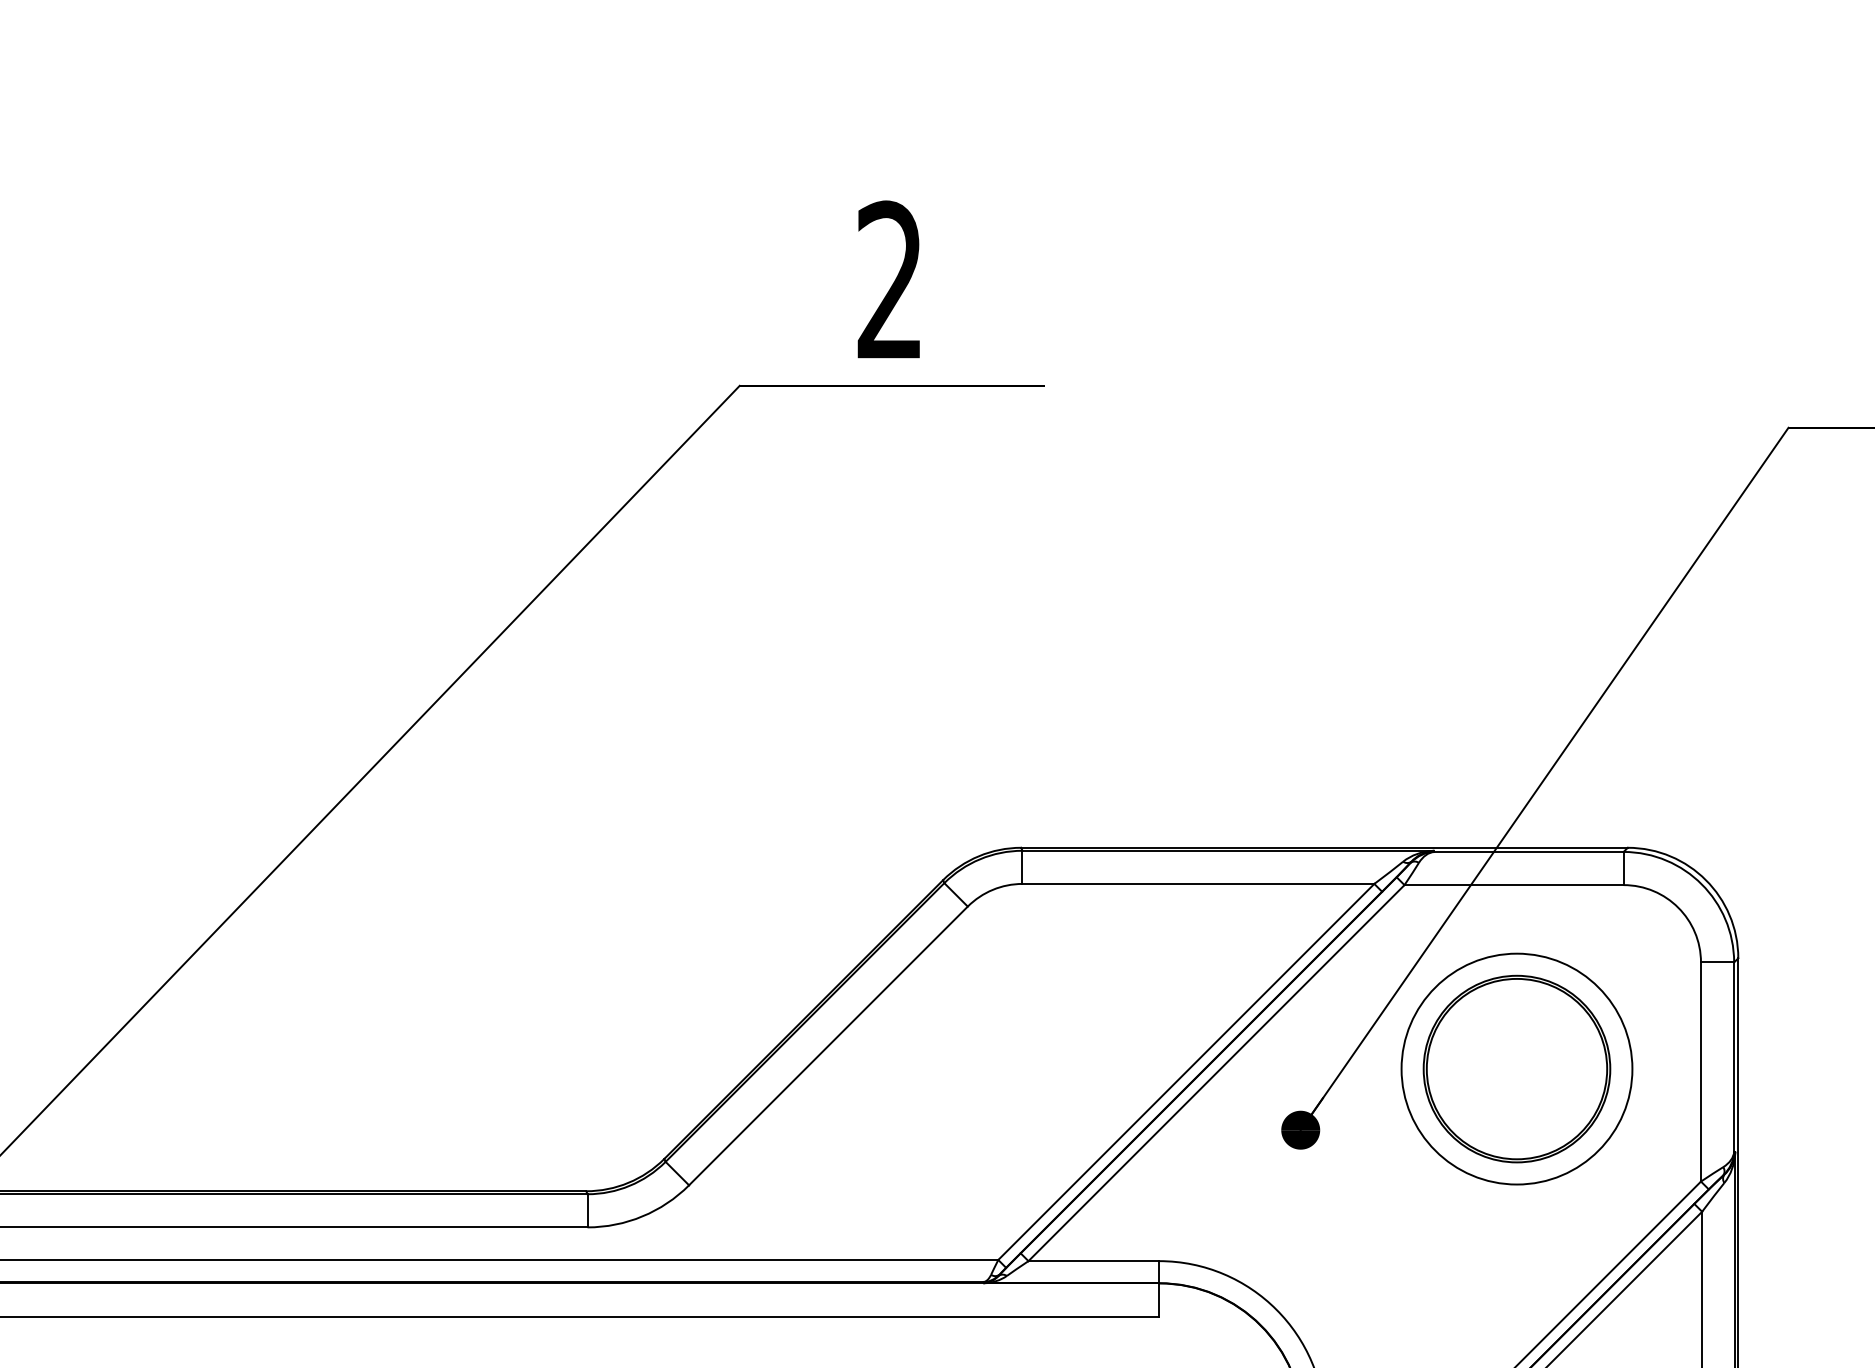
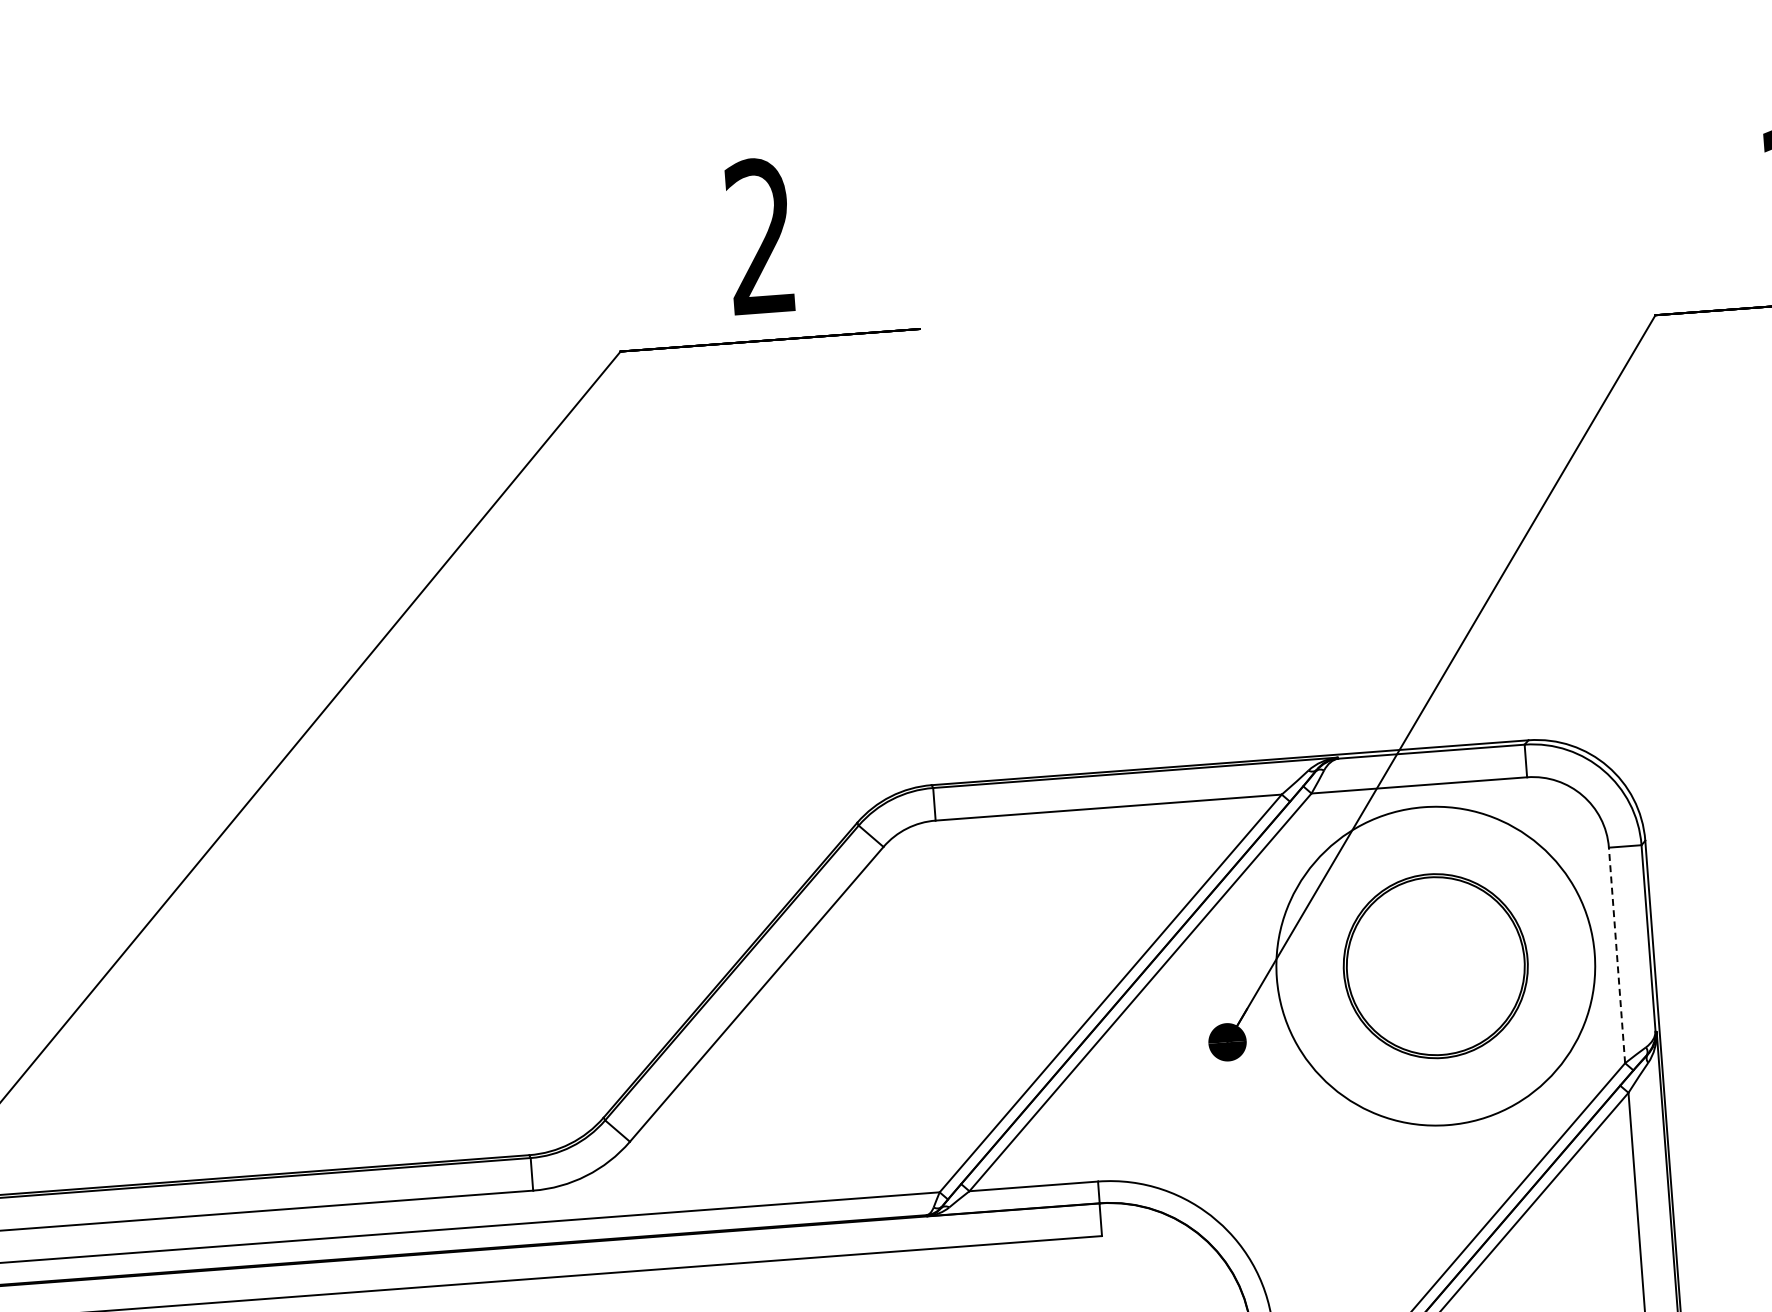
circle: (1516, 1068) -> (1435, 965), size x1.4
line: (1700, 1072) -> (1616, 955), solid -> dashed

